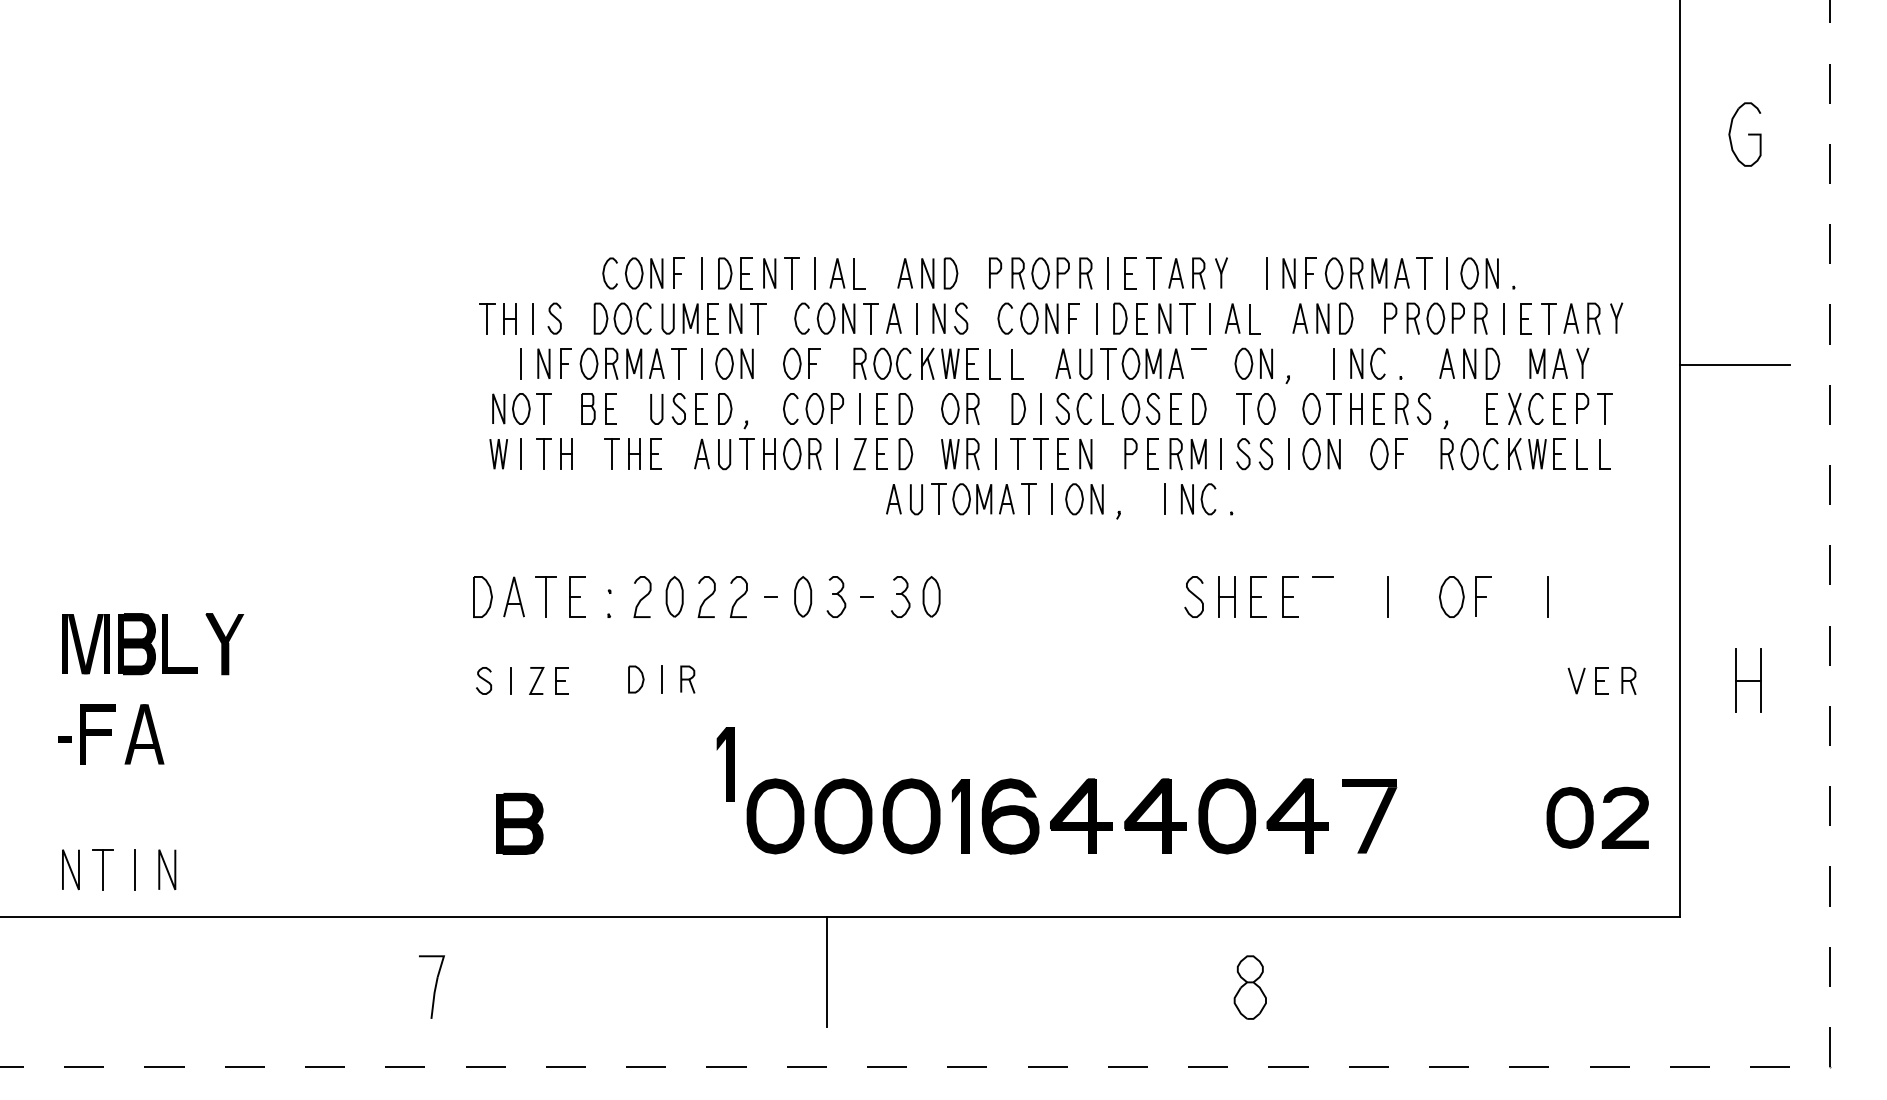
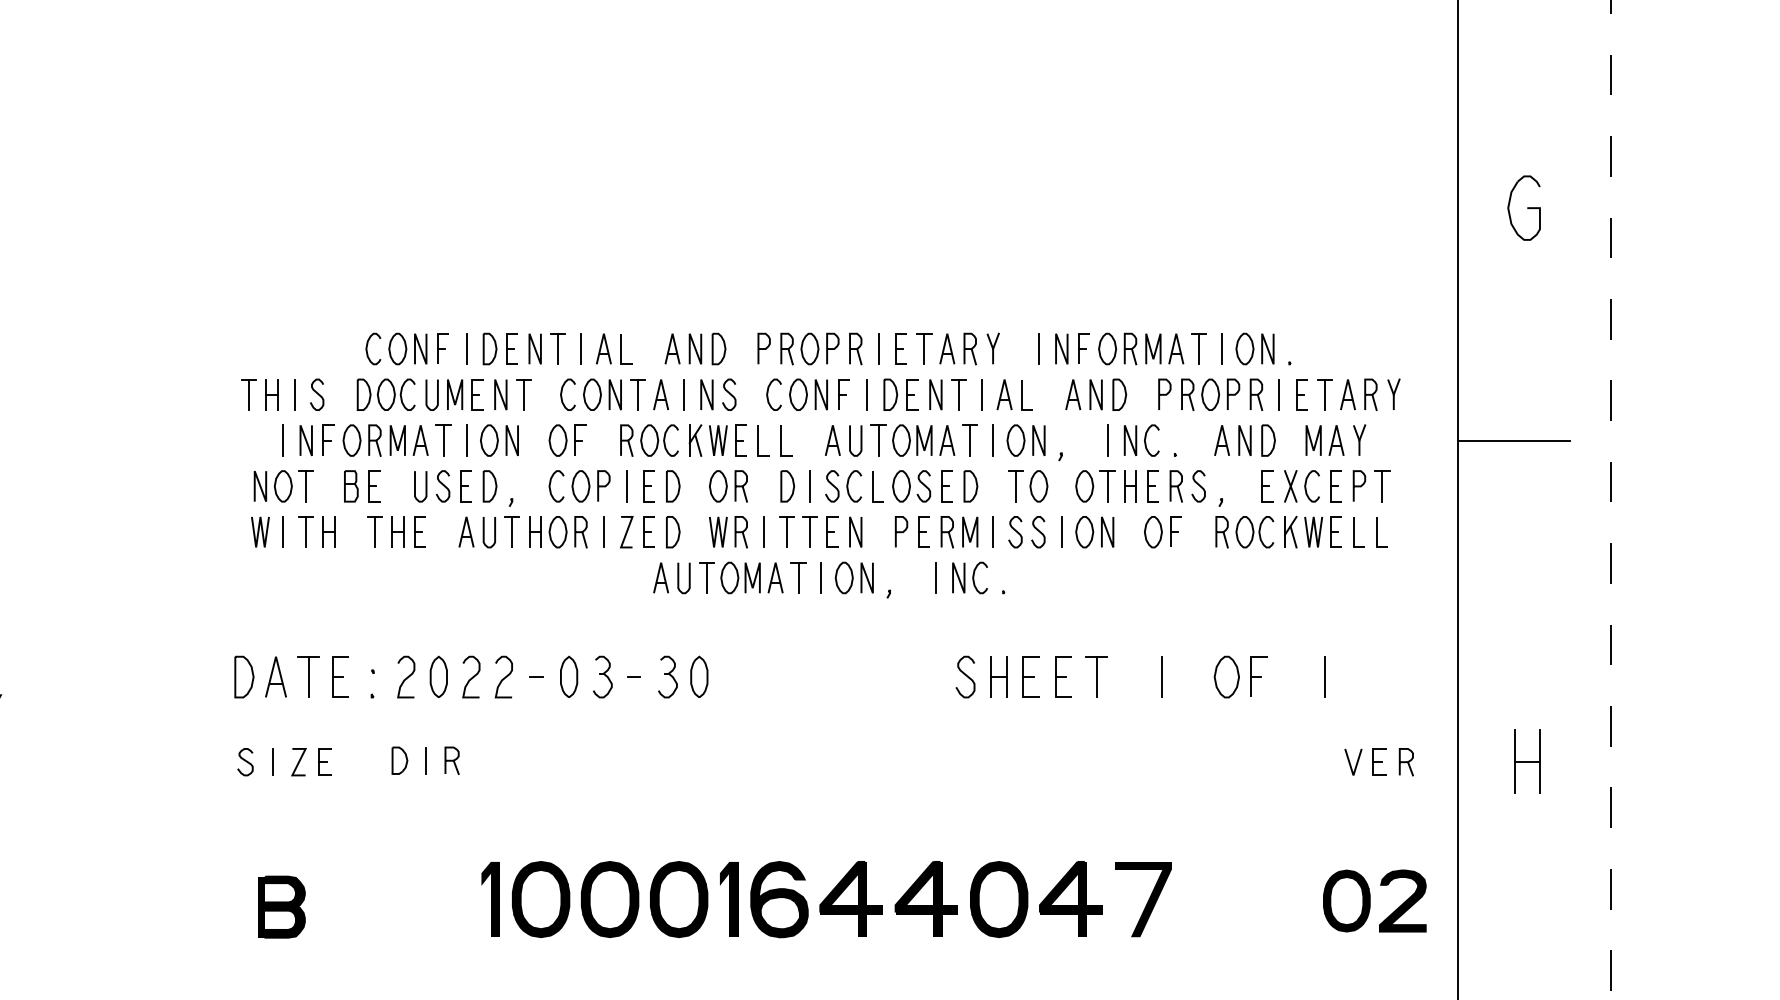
line: (1198, 363) -> (969, 440), added
line: (1221, 363) -> (993, 440), added
line: (1323, 596) -> (1096, 676), added
part: (725, 764) -> (490, 899), moved

